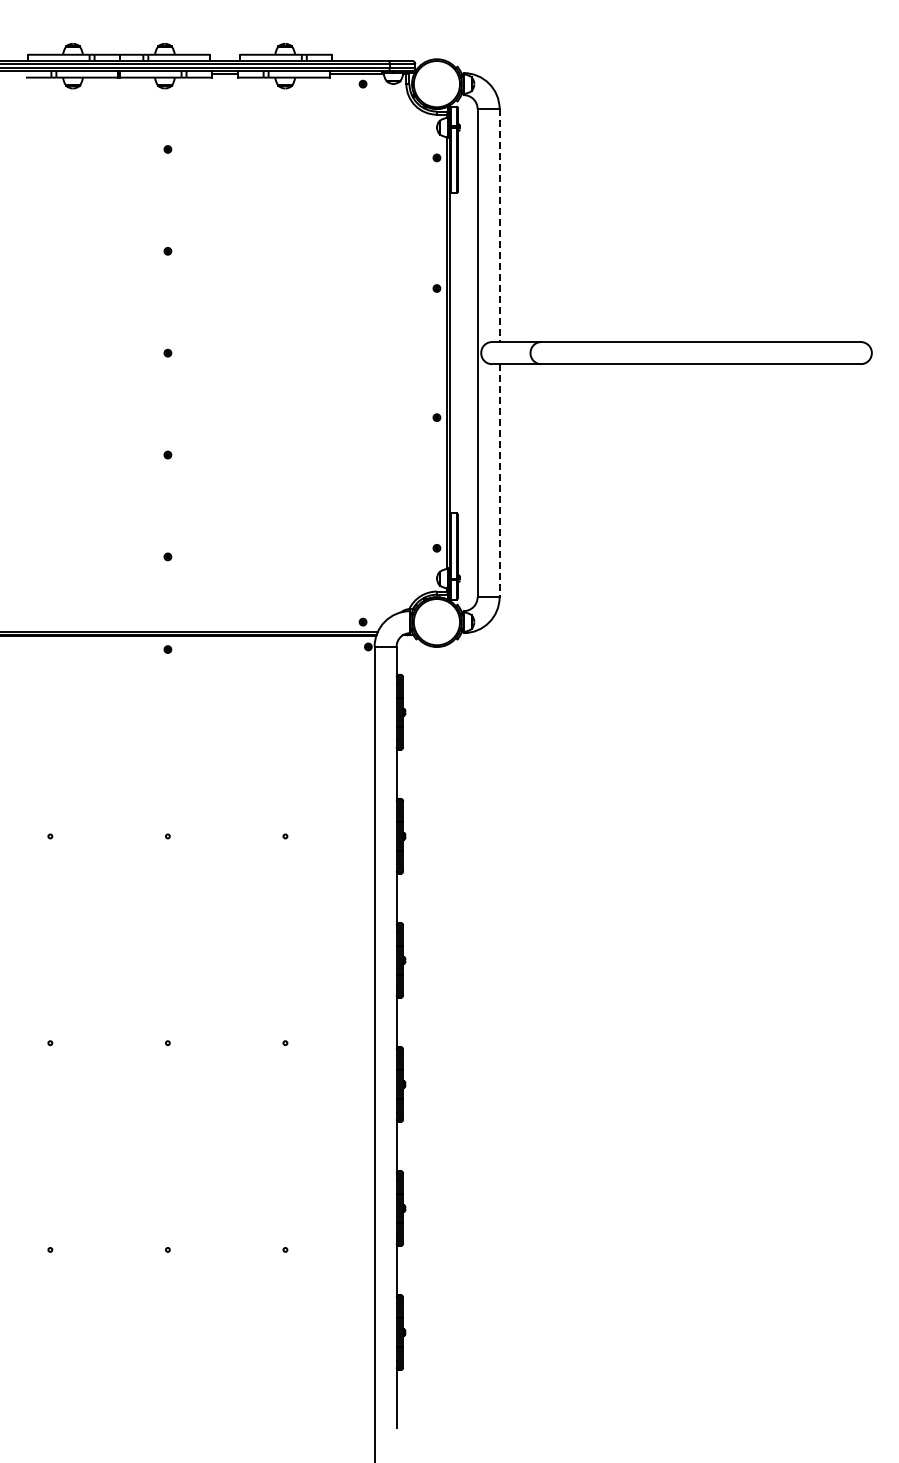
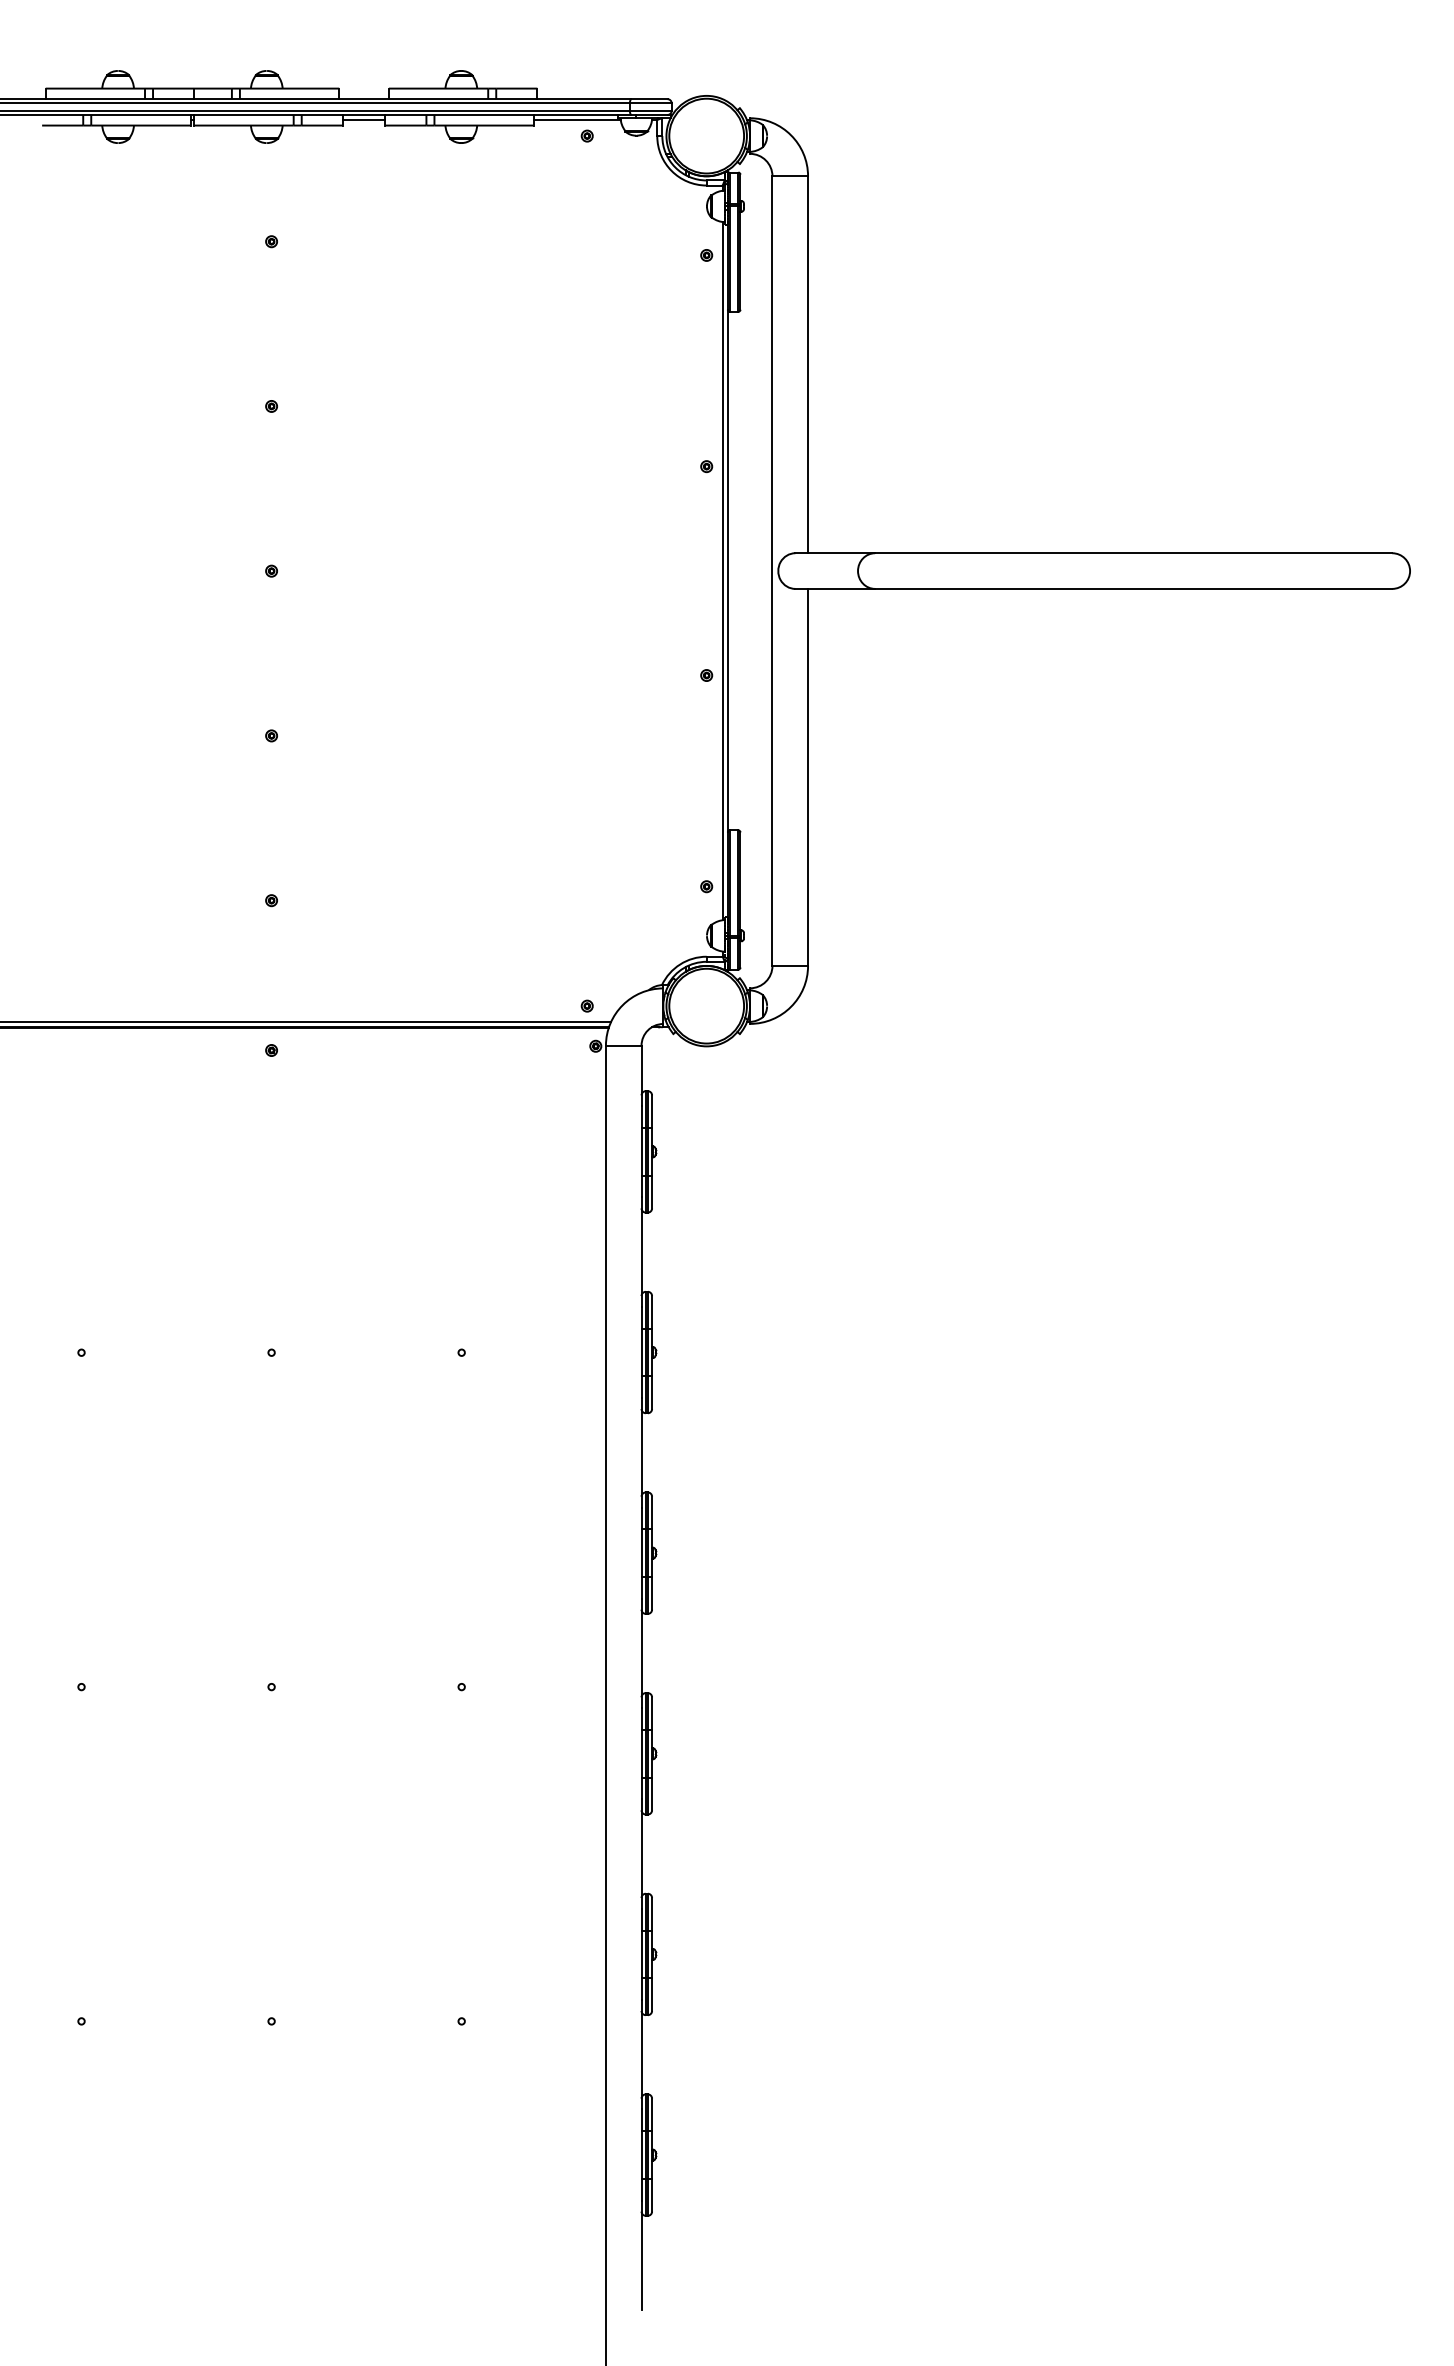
line: (499, 225) -> (807, 364), dashed -> solid
line: (499, 480) -> (807, 777), dashed -> solid

